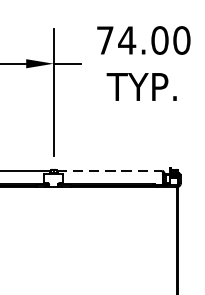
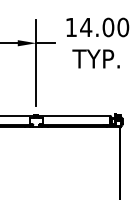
text: (105, 40) -> (71, 27), 74.00 -> 14.00
line: (109, 170) -> (74, 115), dashed -> solid

